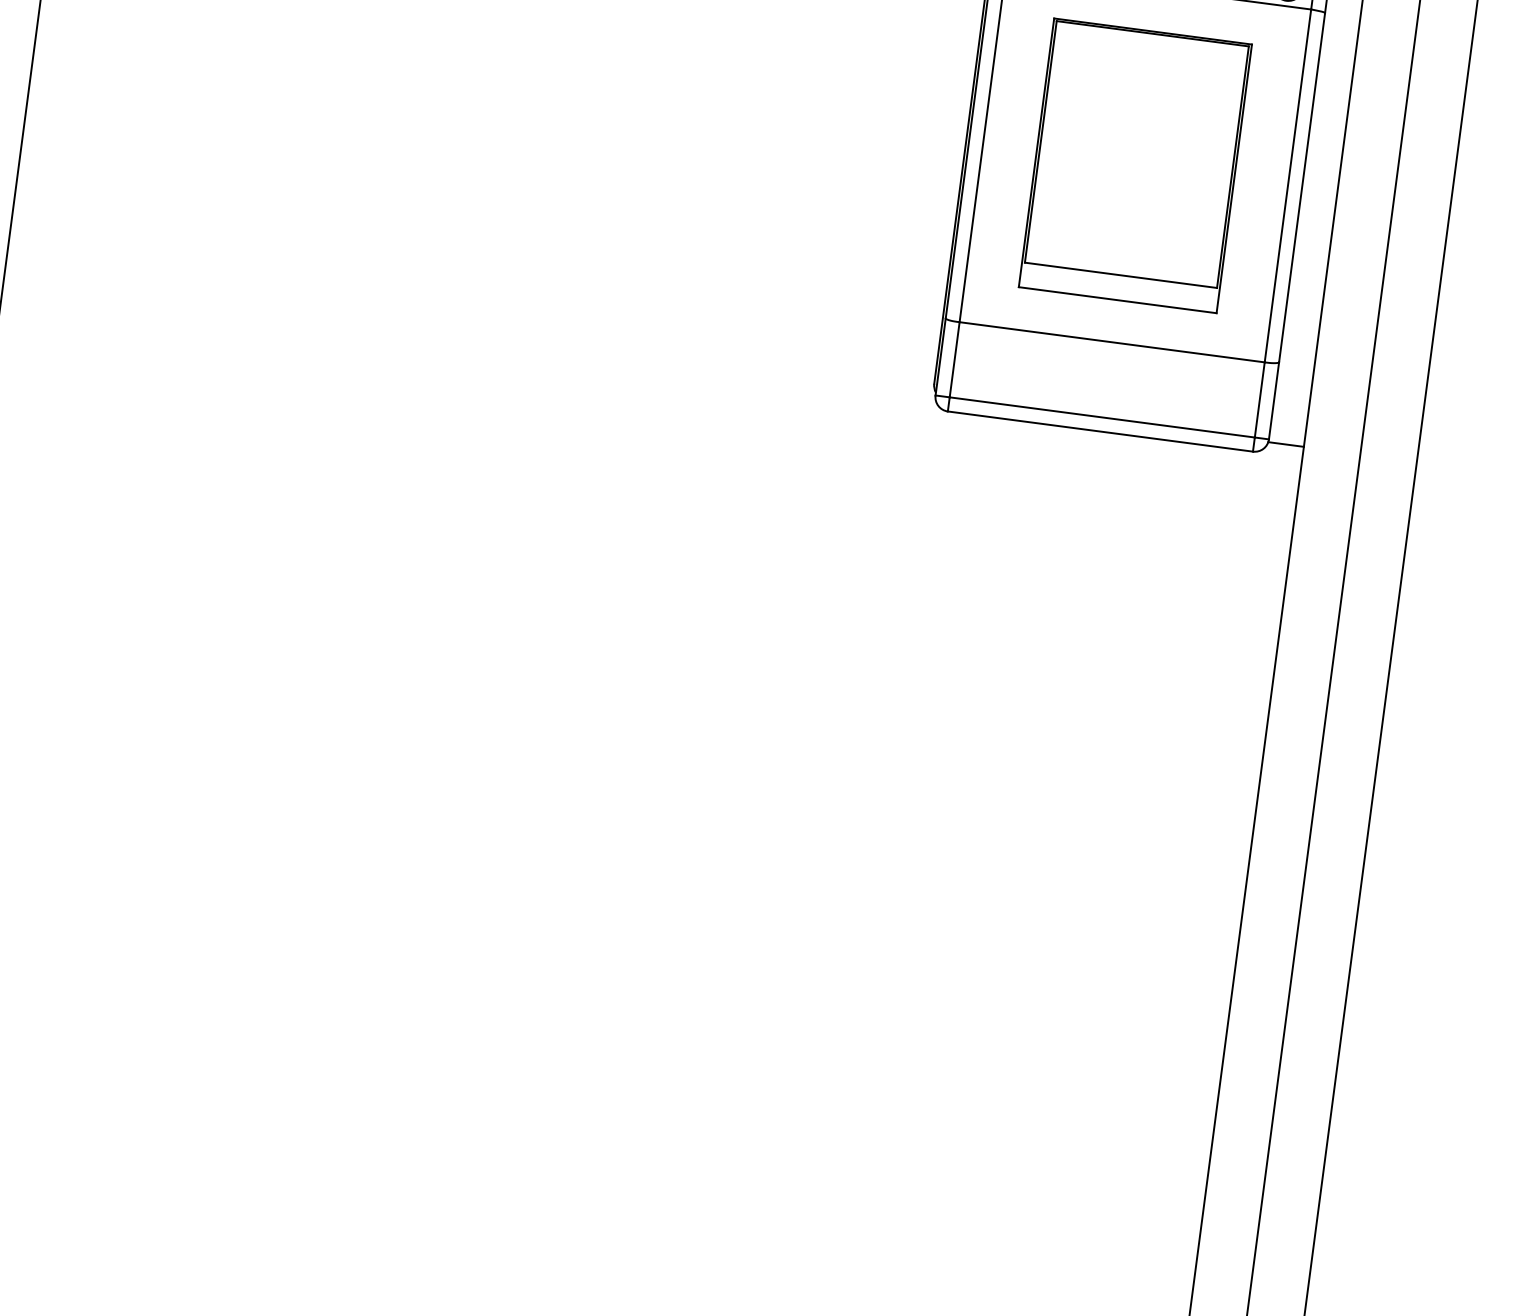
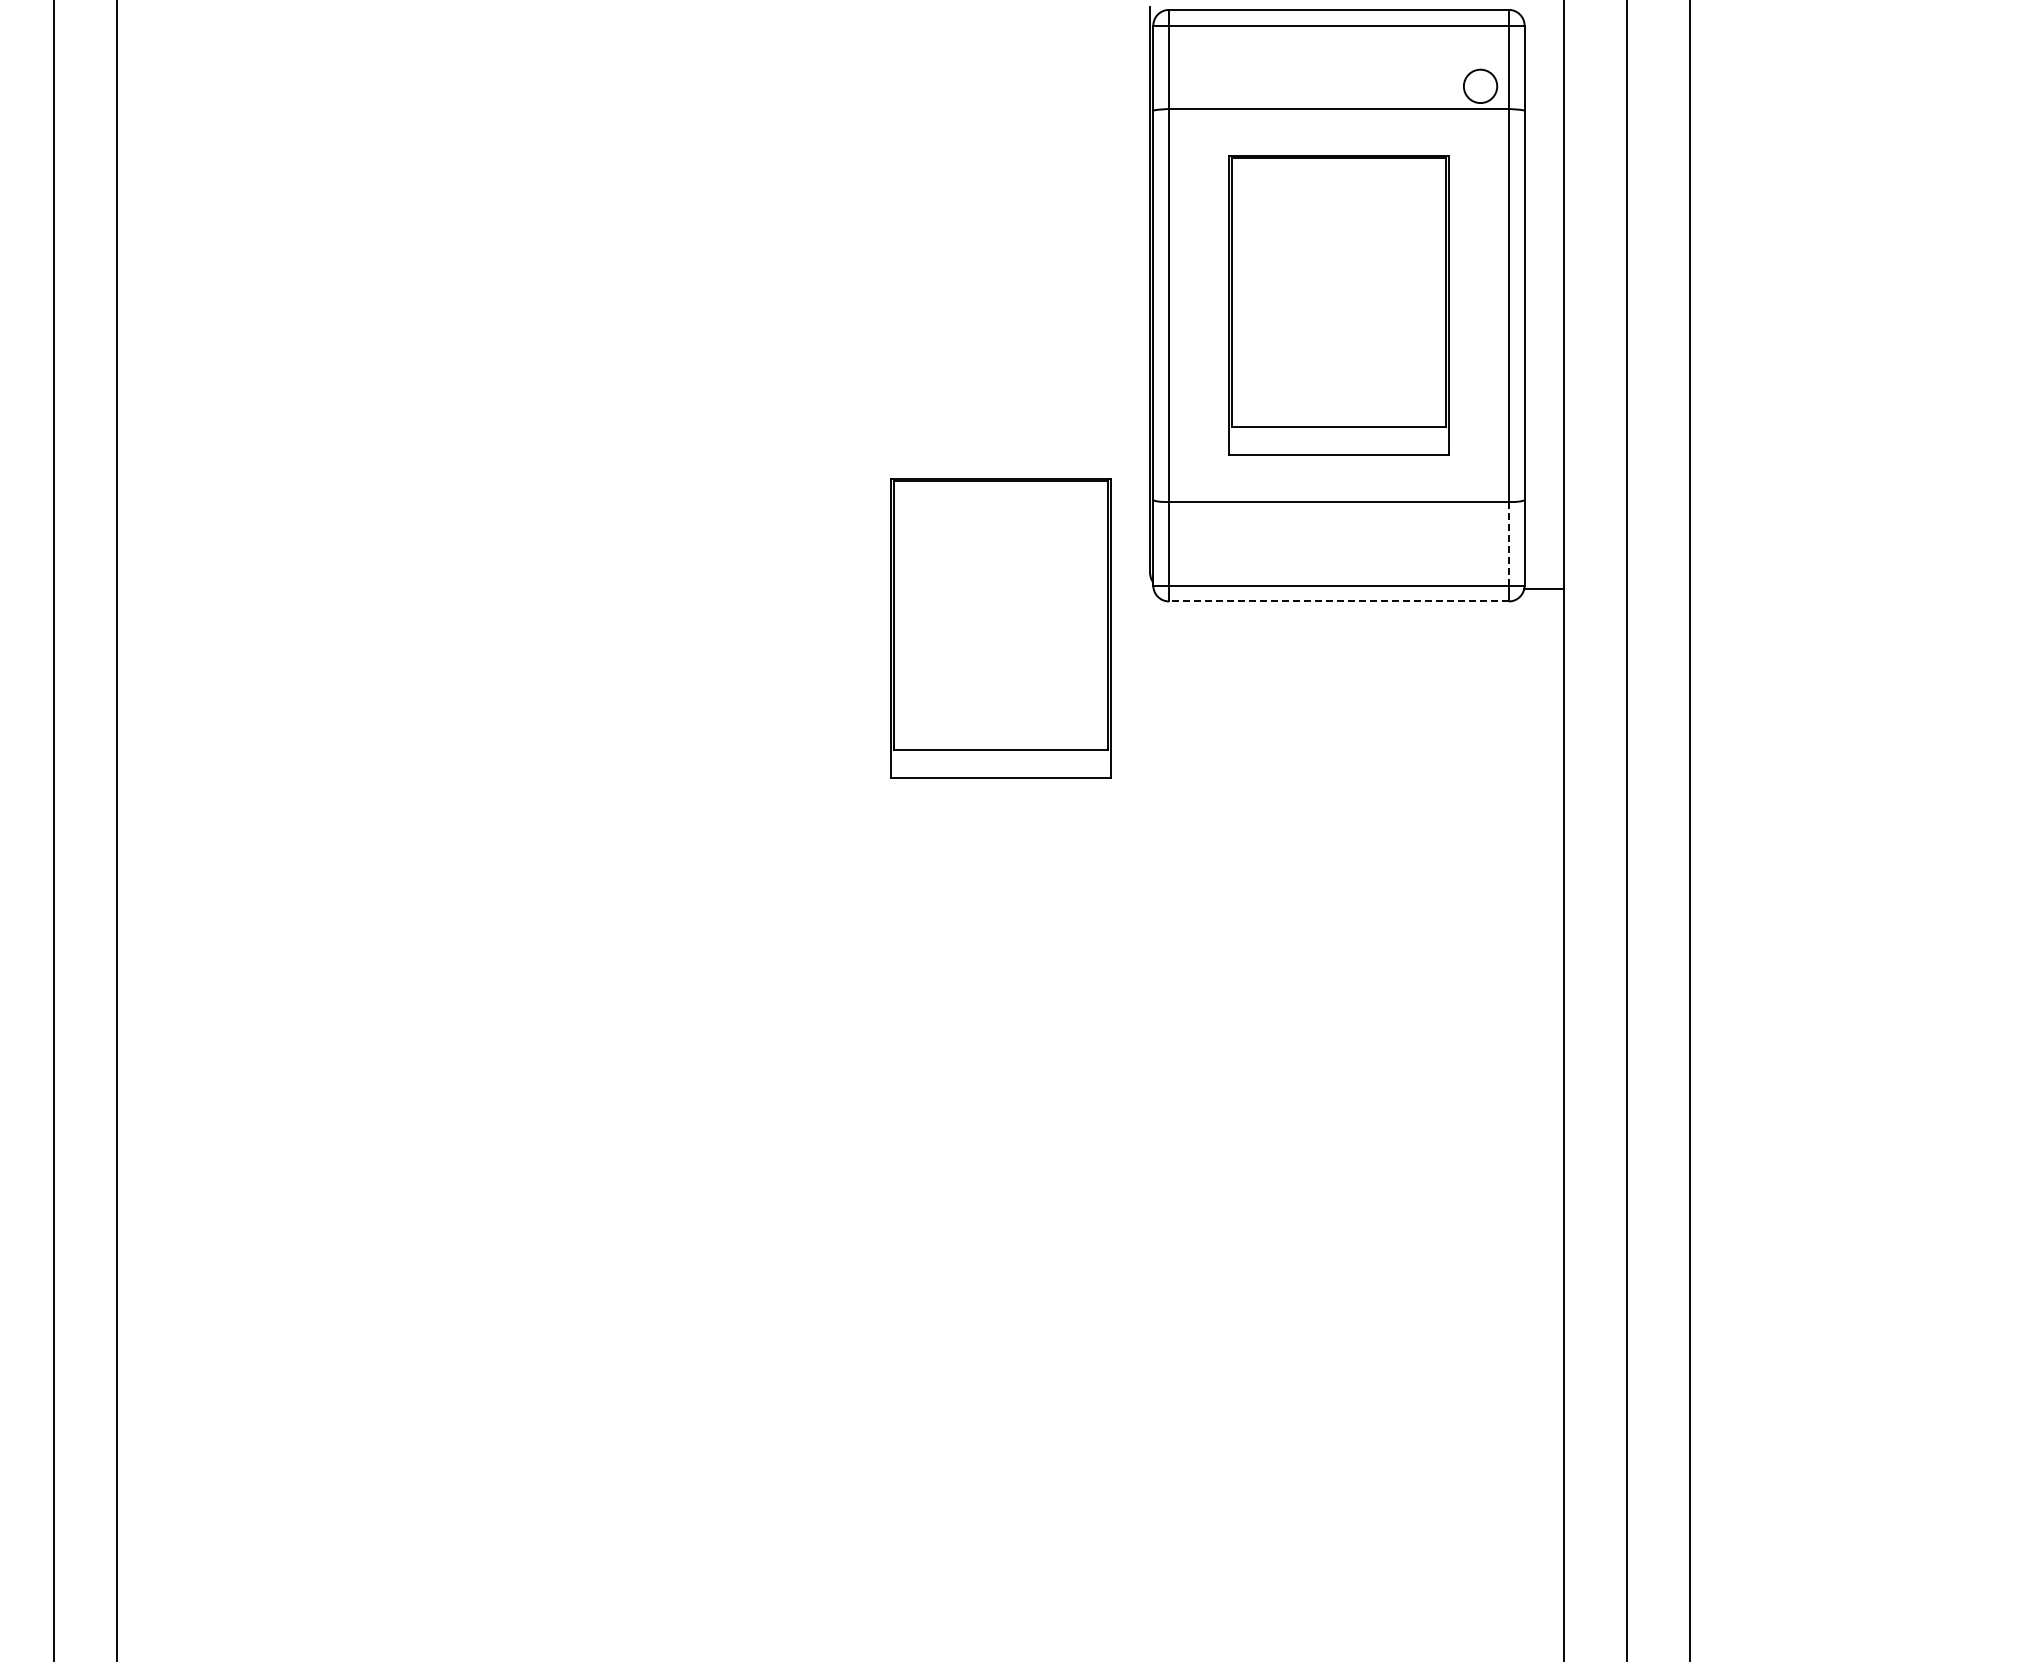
line: (1259, 399) -> (1508, 543), solid -> dashed
part: (793, 415) -> (1000, 628), added
line: (1100, 431) -> (1338, 601), solid -> dashed

